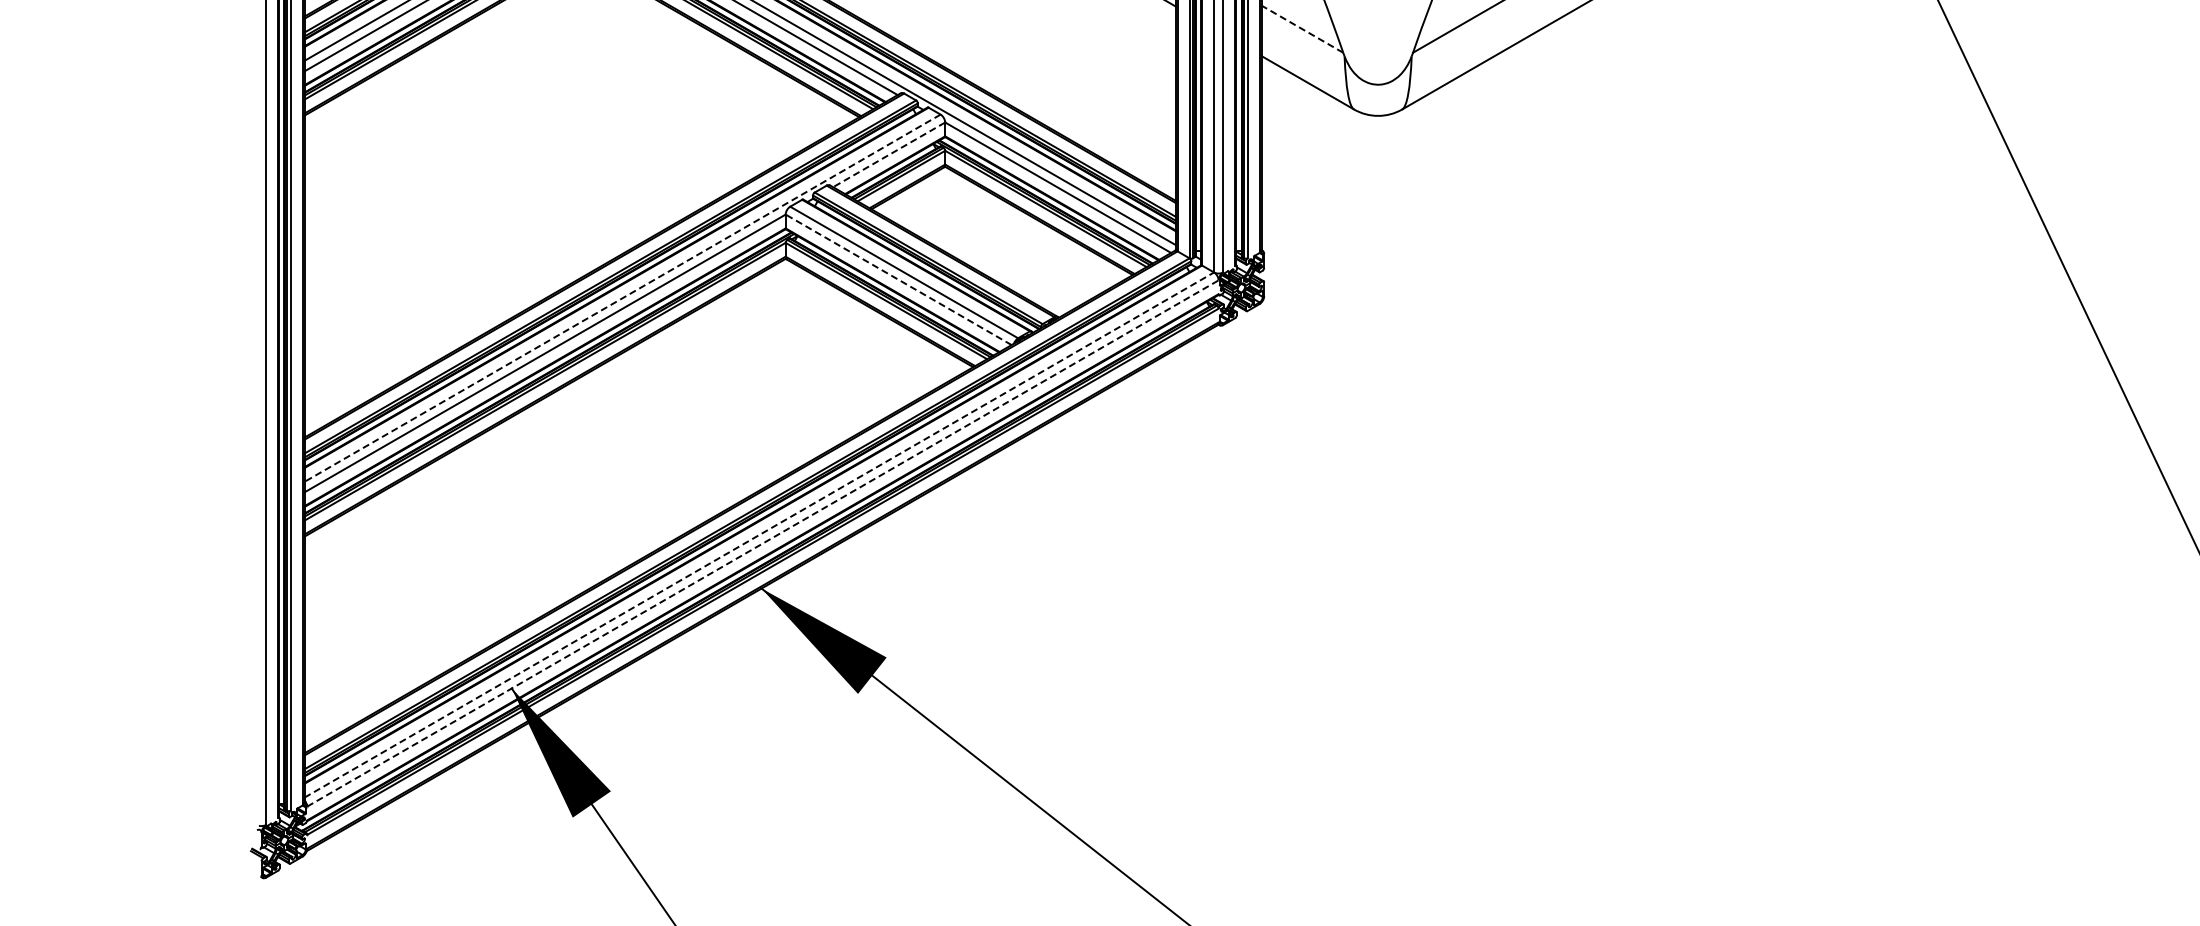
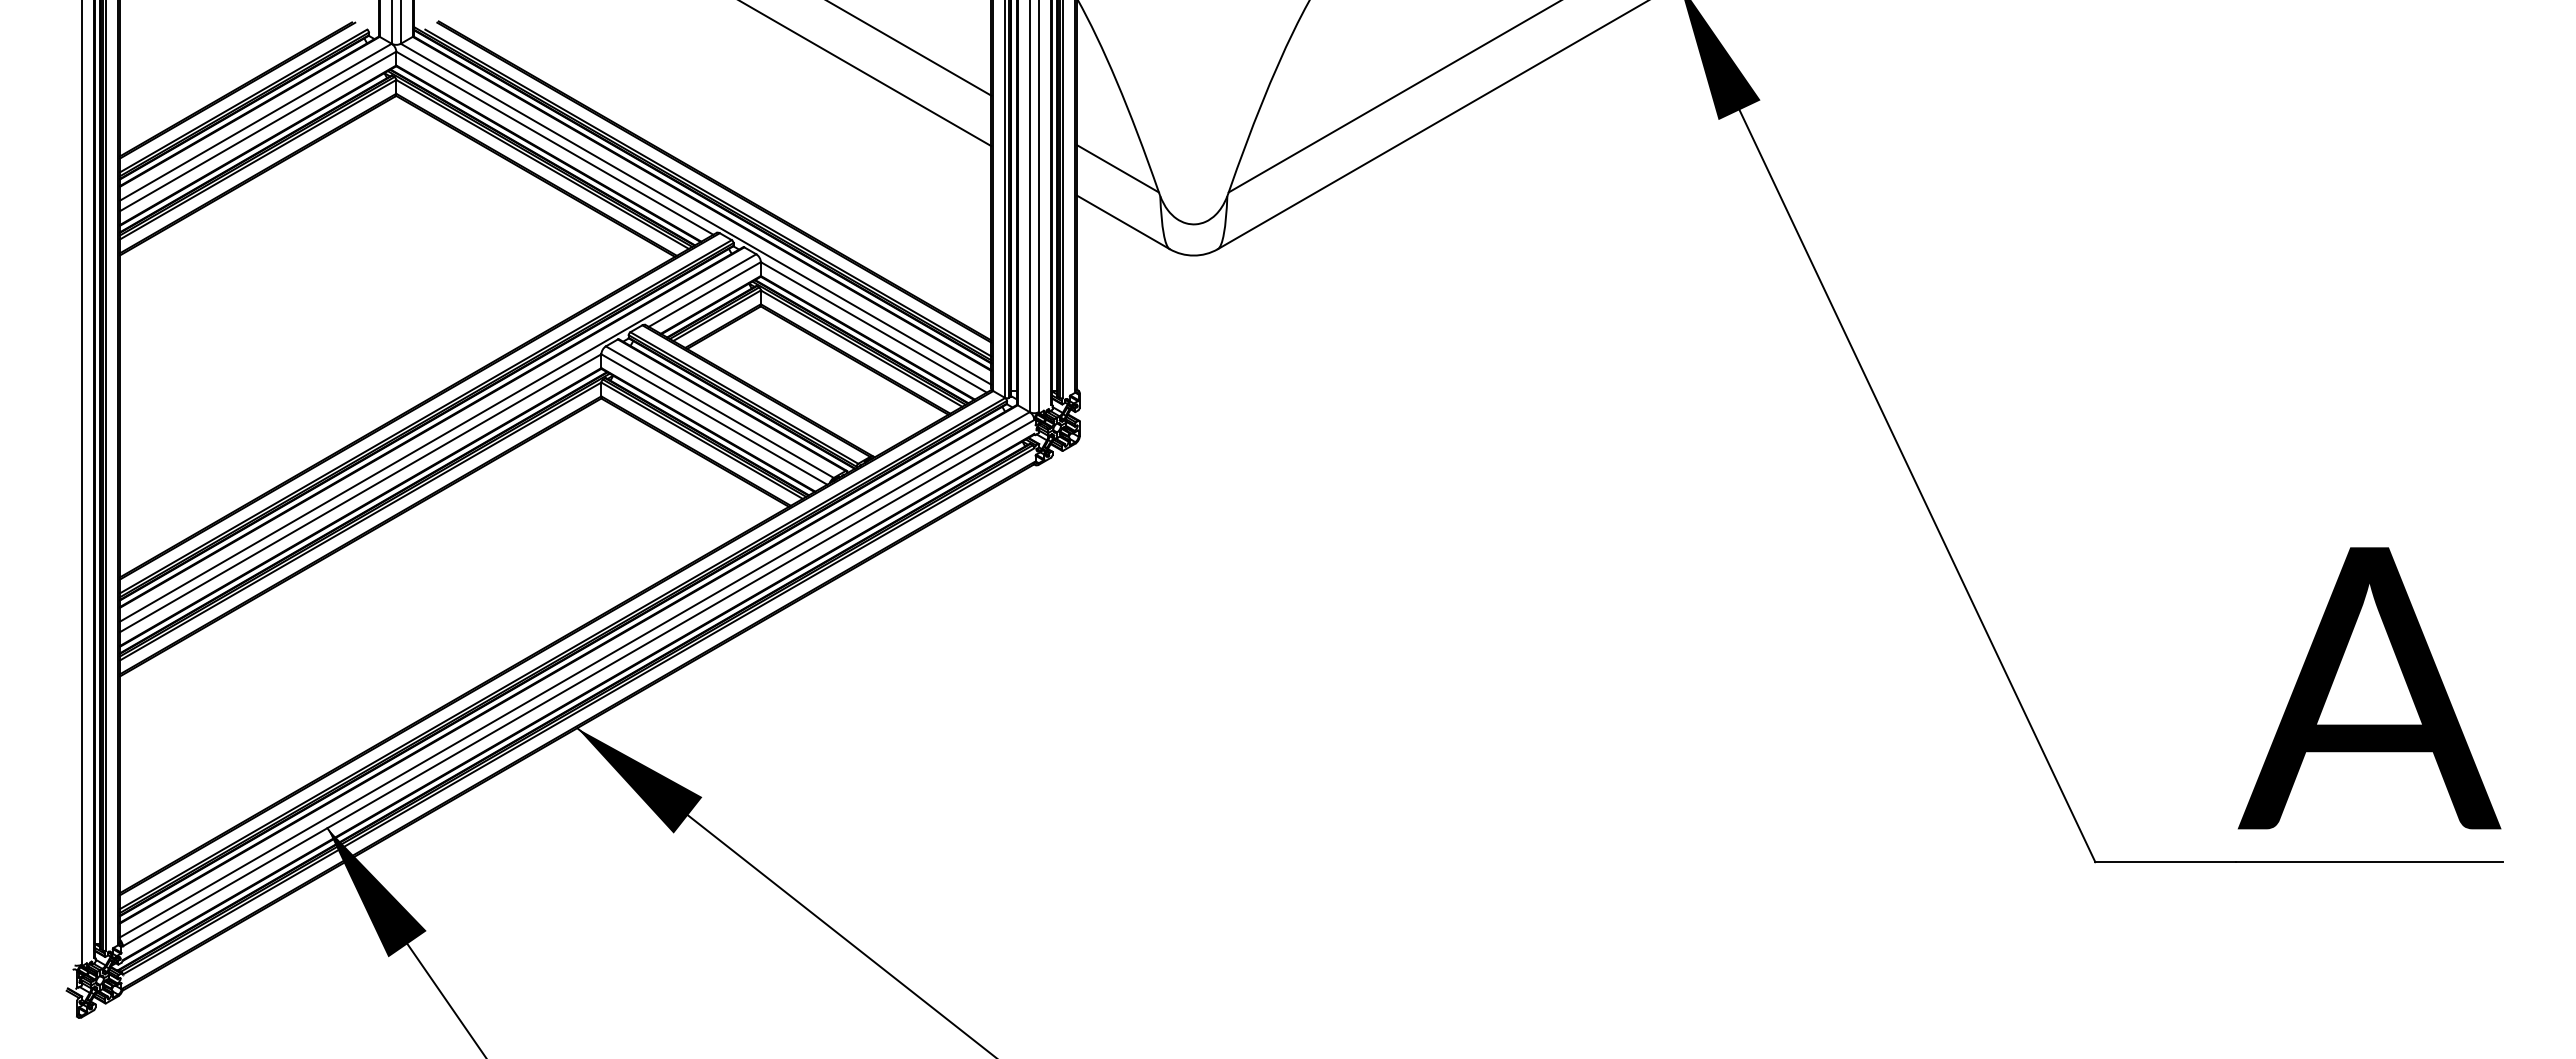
line: (1301, 28) -> (1117, 168), dashed -> solid
line: (888, 154) -> (704, 294), dashed -> solid
line: (897, 279) -> (713, 419), dashed -> solid
line: (621, 298) -> (437, 438), dashed -> solid
line: (759, 534) -> (575, 674), dashed -> solid
line: (763, 542) -> (579, 682), dashed -> solid

